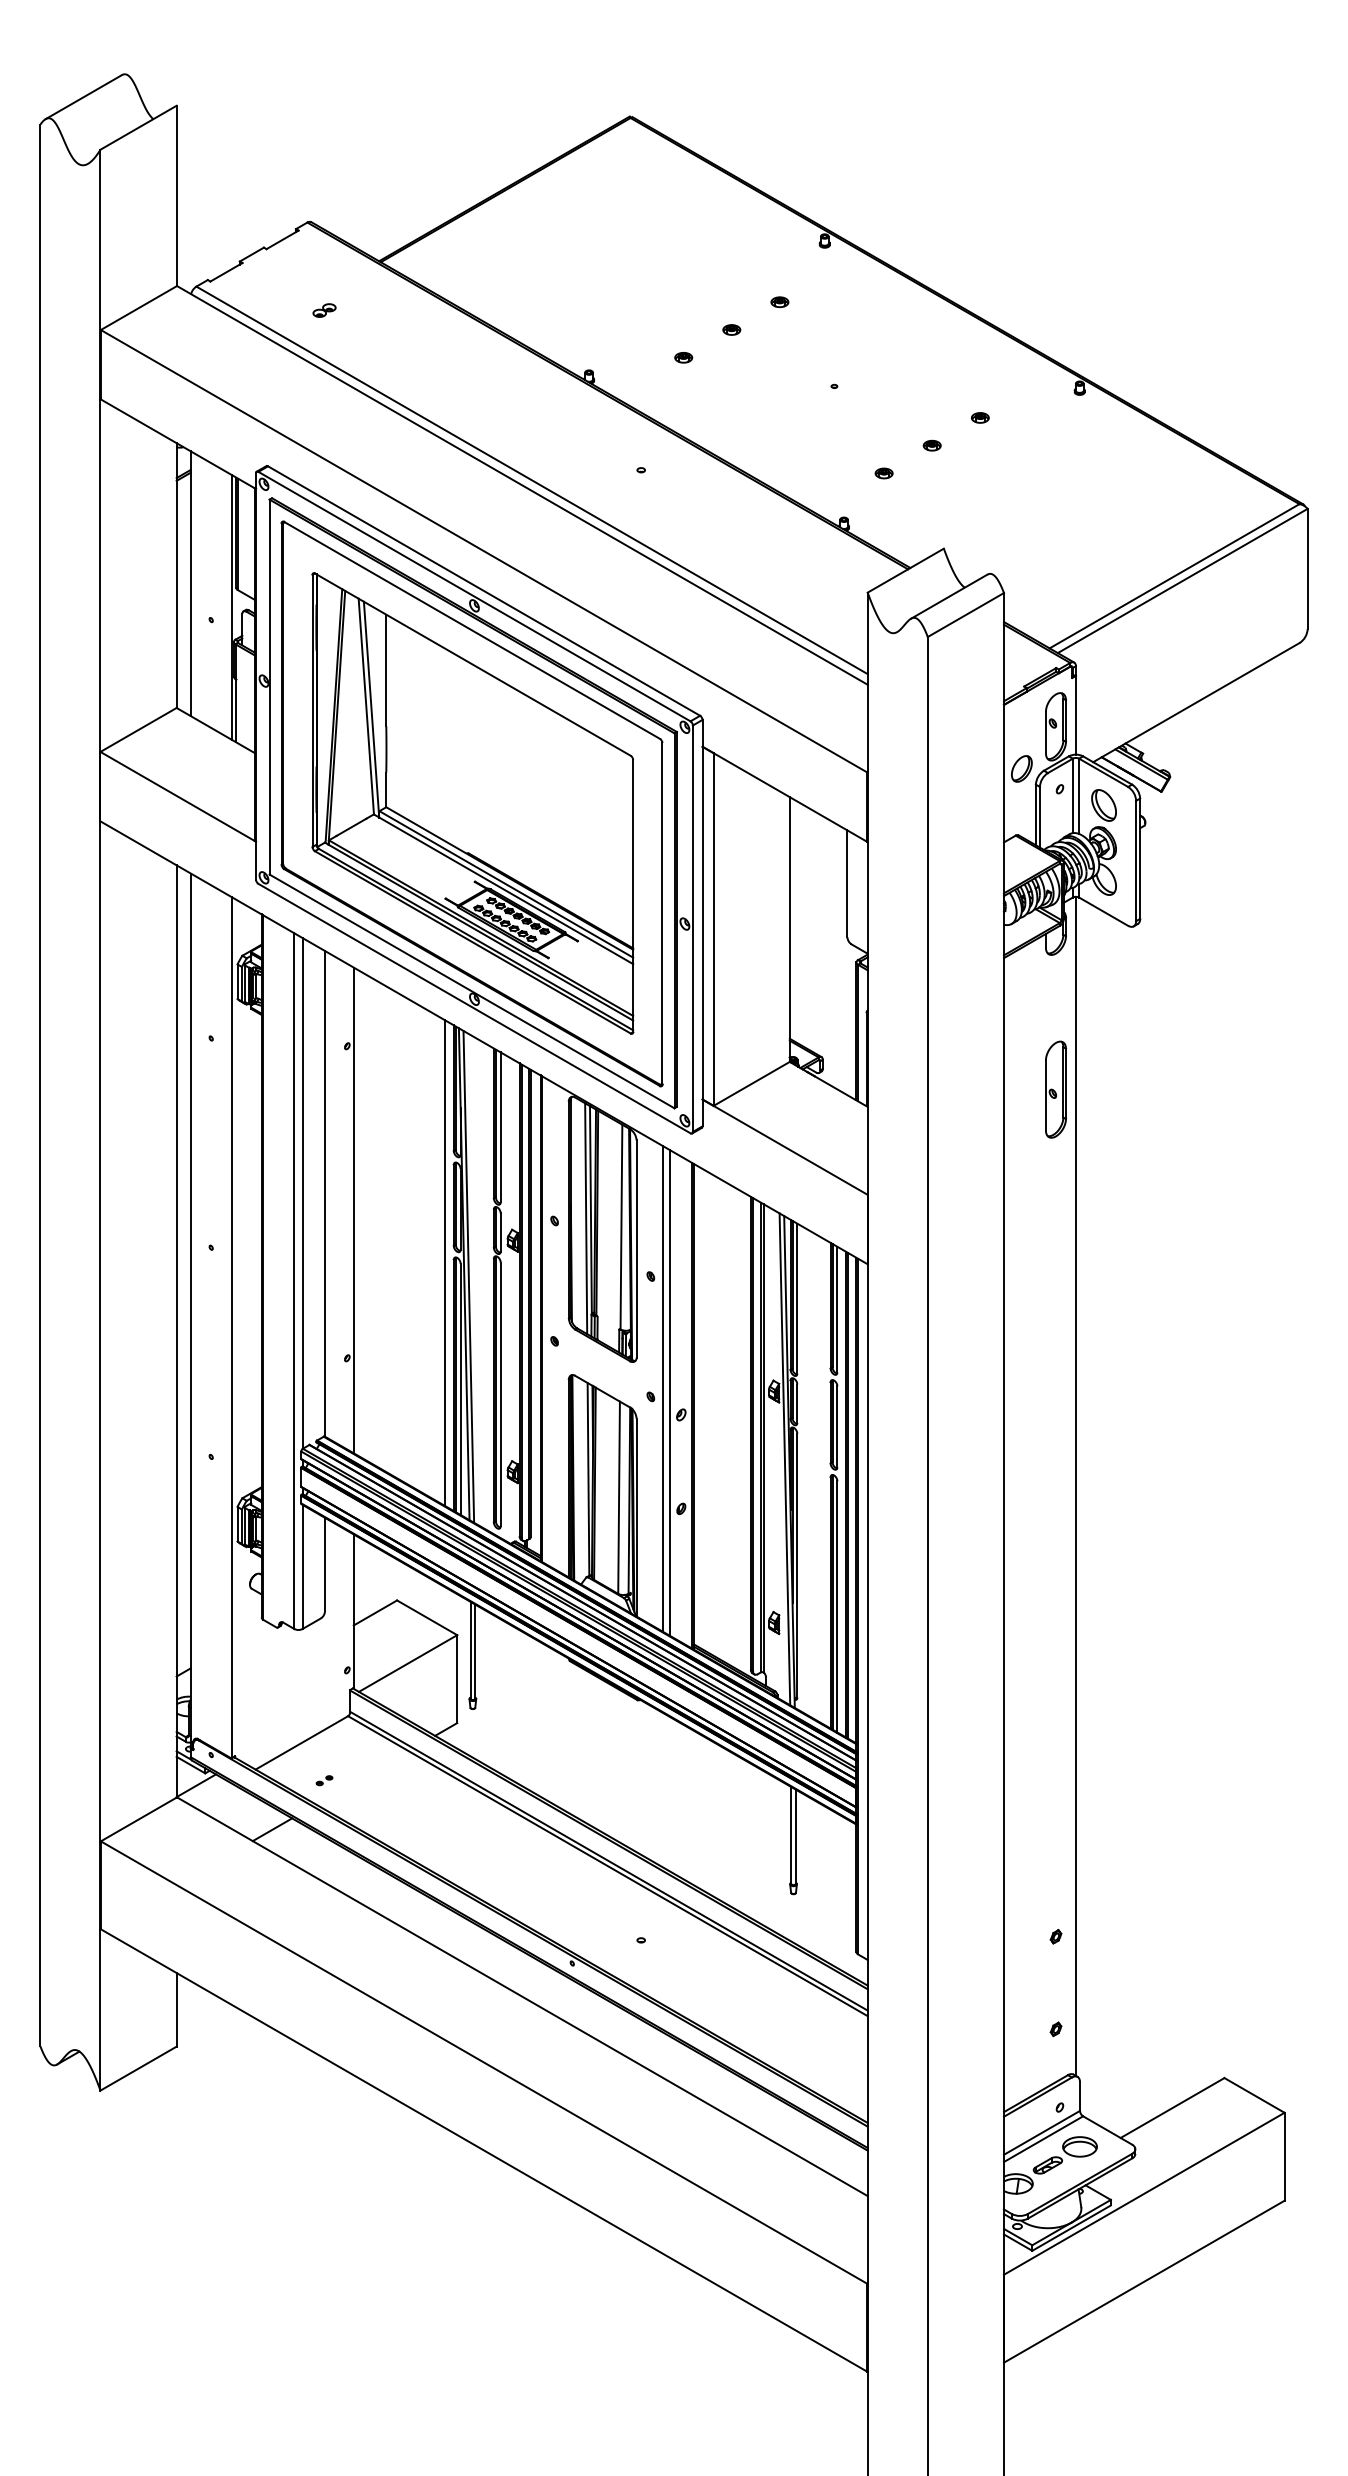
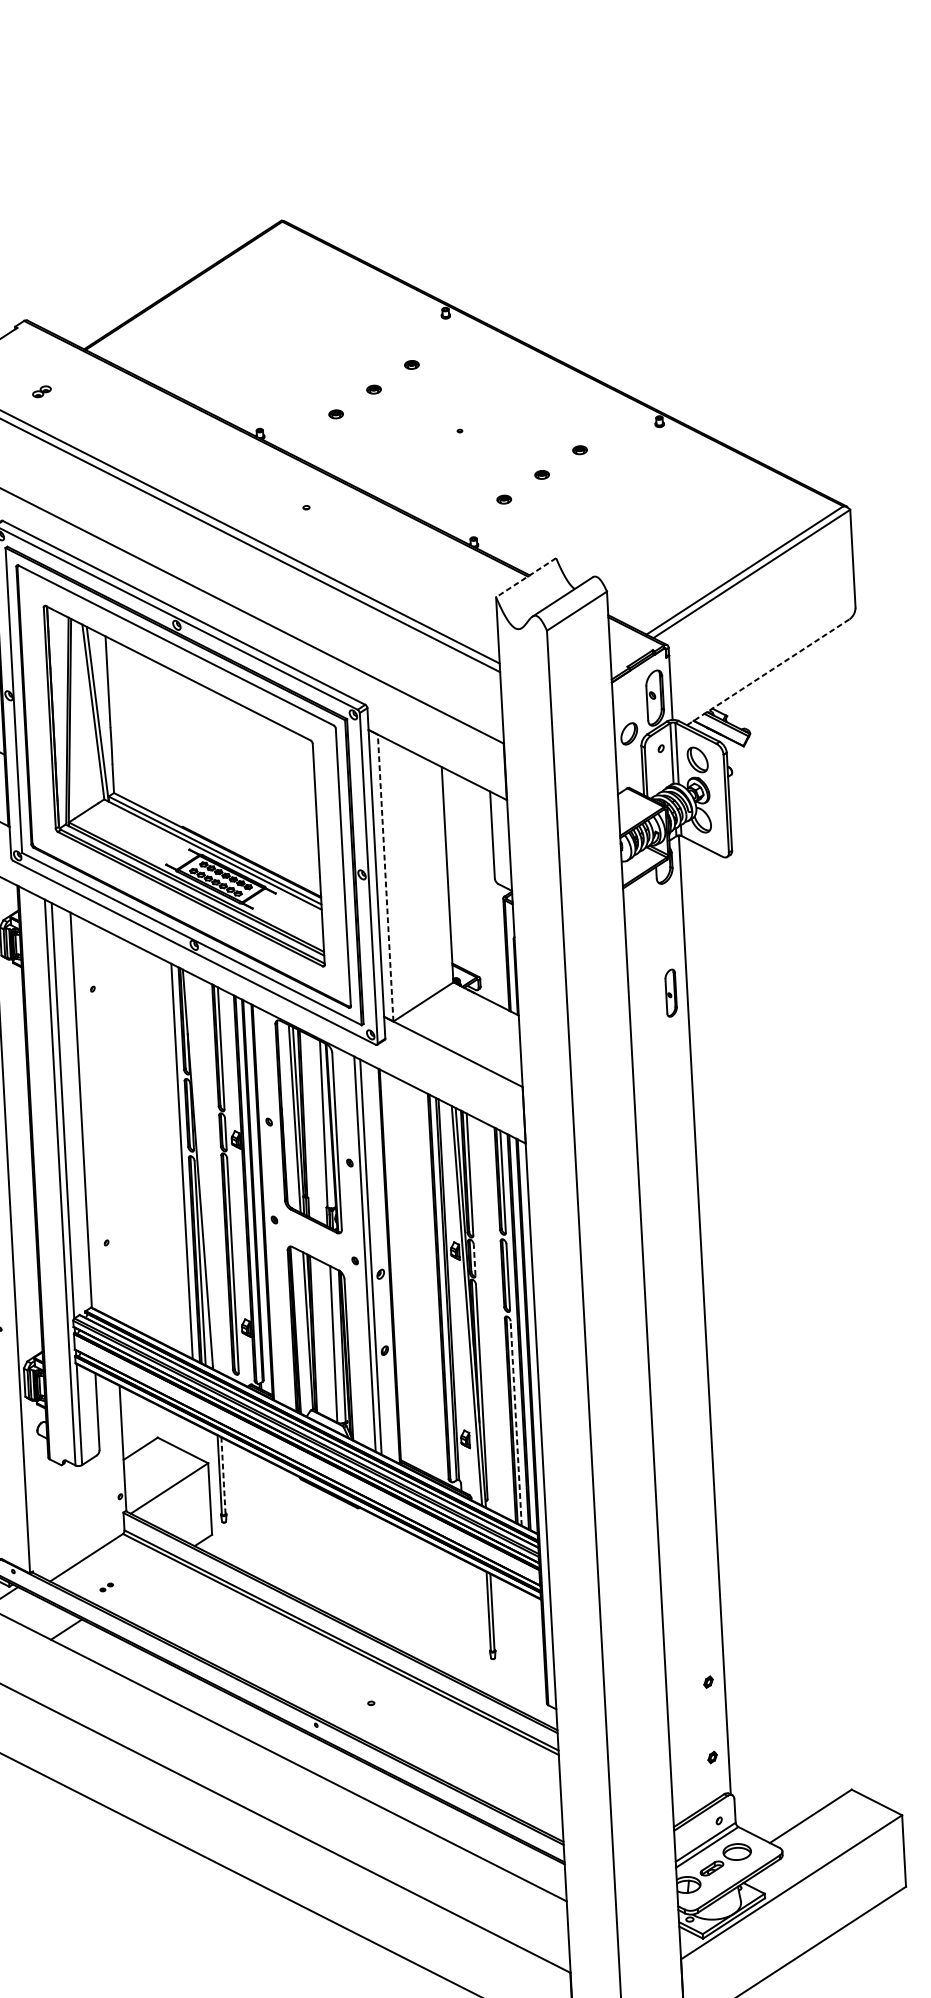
line: (905, 570) -> (525, 577), solid -> dashed
line: (1196, 702) -> (768, 672), solid -> dashed
line: (713, 929) -> (385, 878), solid -> dashed
part: (1055, 1089) -> (670, 993), size x0.6
line: (353, 1210) -> (105, 1122), removed
line: (468, 1276) -> (201, 1171), removed
line: (797, 1403) -> (474, 1259), solid -> dashed
line: (837, 1606) -> (516, 1423), solid -> dashed
line: (475, 1651) -> (223, 1475), solid -> dashed

